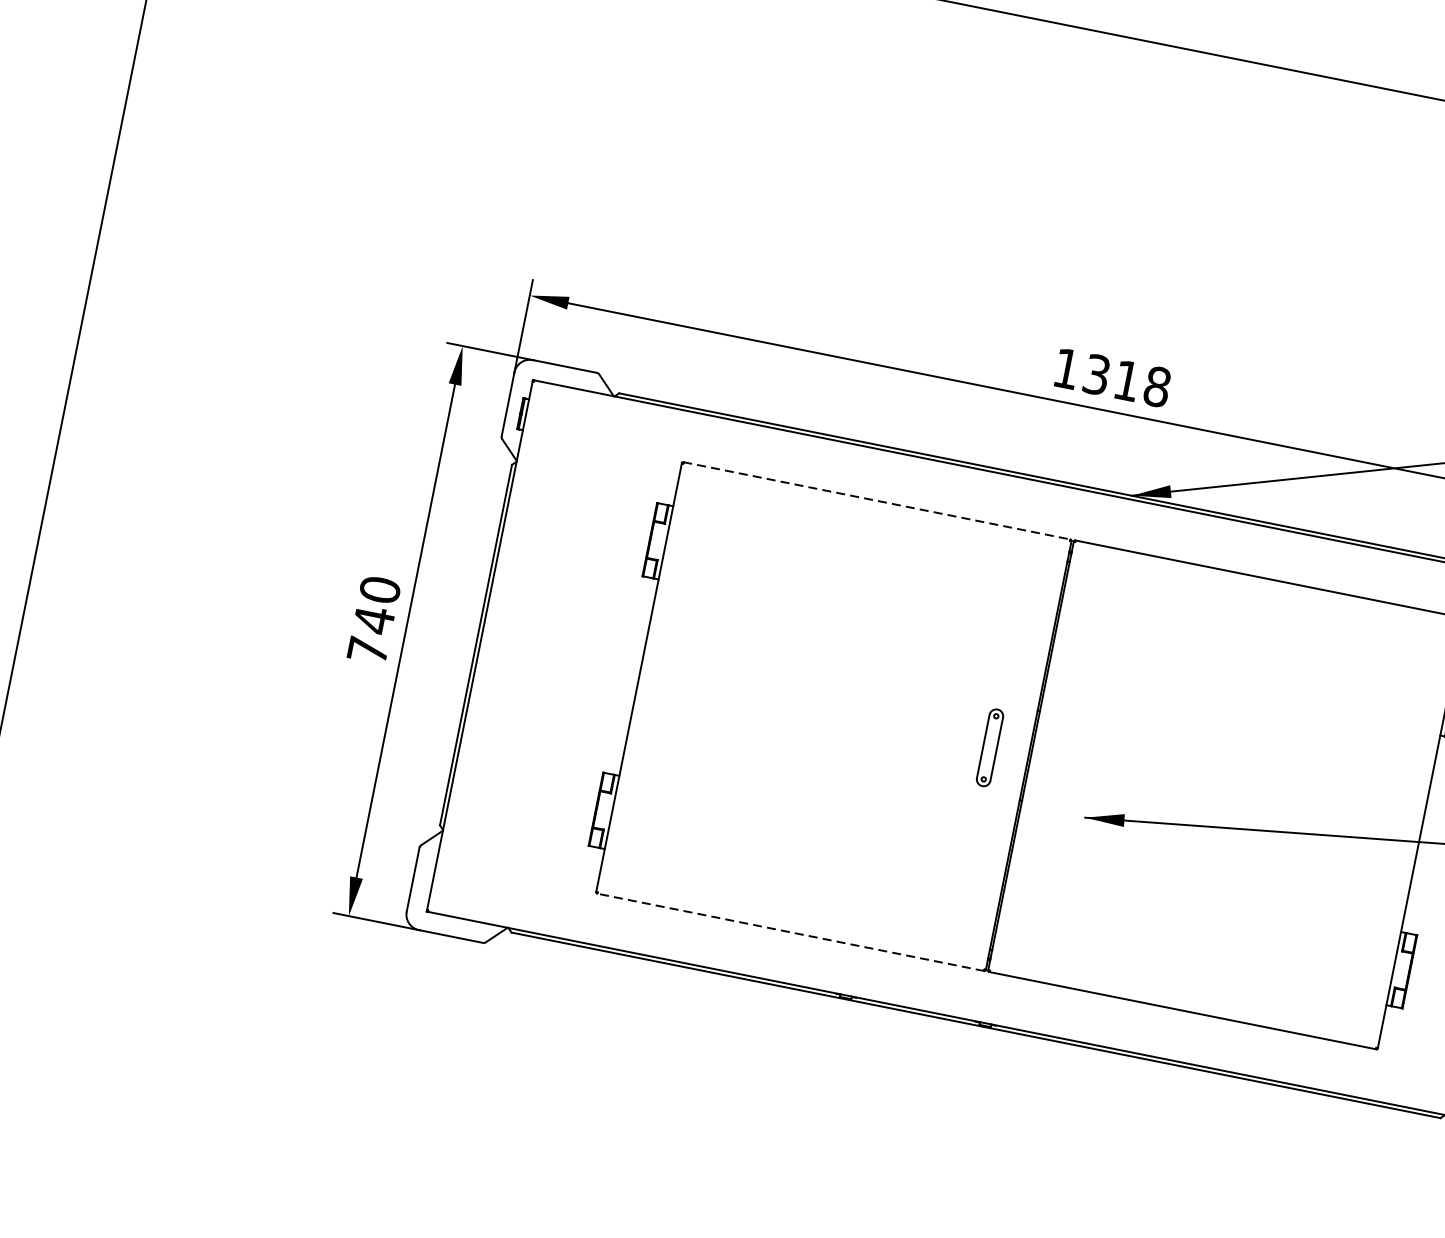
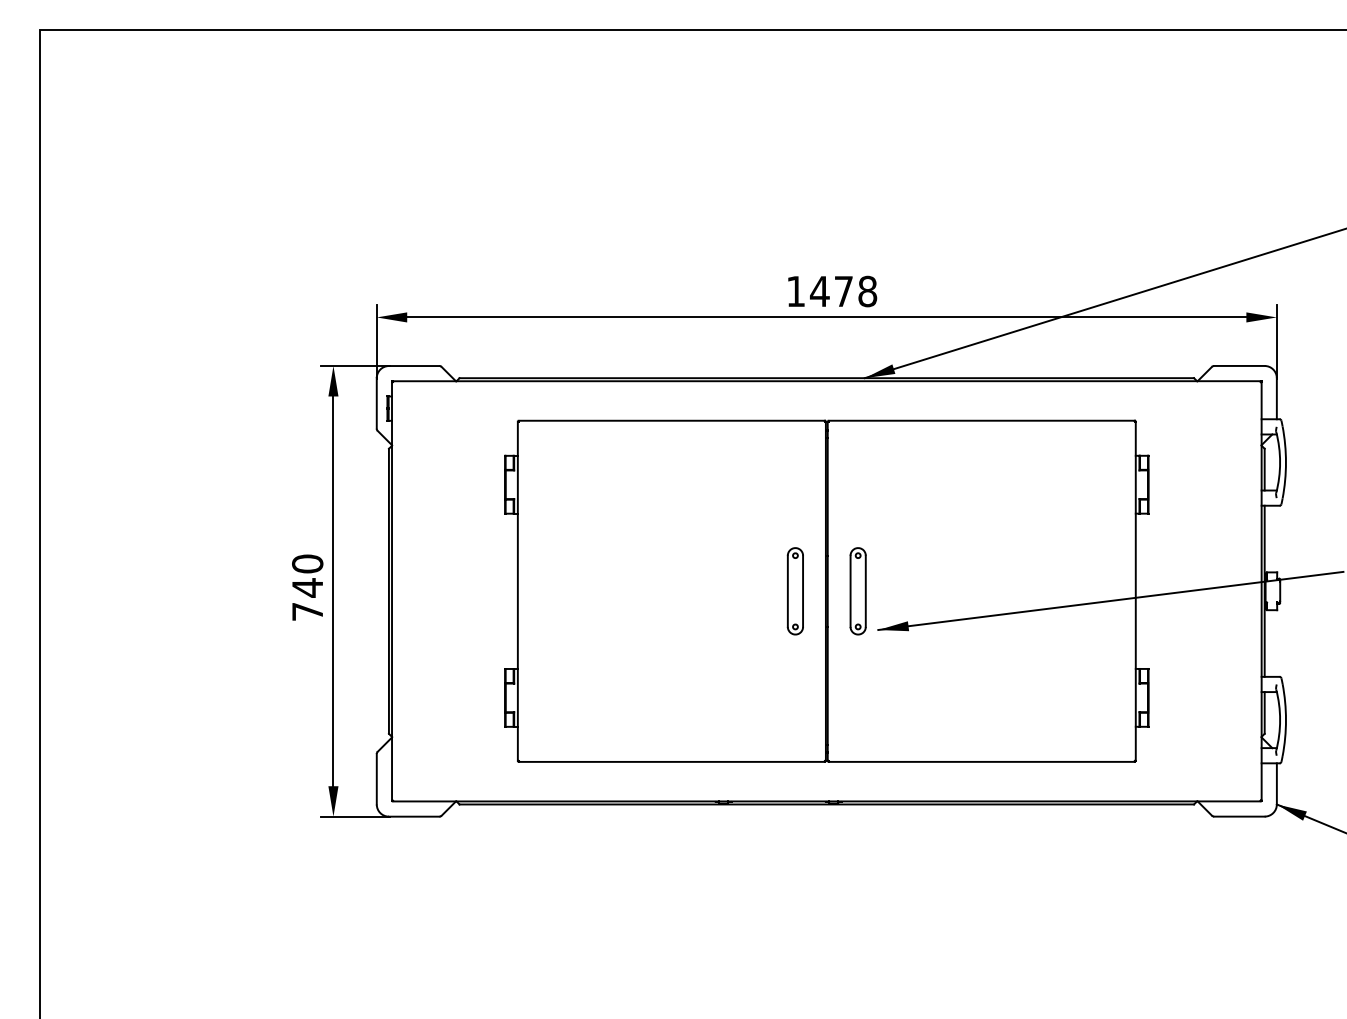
text: (1110, 377) -> (830, 291), 1318 -> 1478
line: (877, 500) -> (672, 420), dashed -> solid
part: (988, 747) -> (794, 591), size x1.43
part: (1068, 763) -> (857, 591), added
line: (790, 931) -> (671, 761), dashed -> solid

